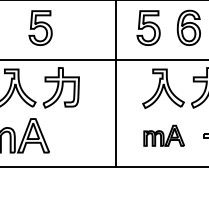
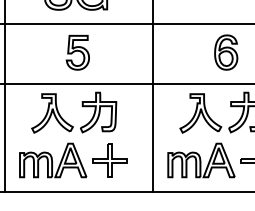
part: (148, 27) -> (185, 52), removed
part: (72, 135) -> (109, 160), added
part: (164, 135) -> (201, 160), size x1.67

